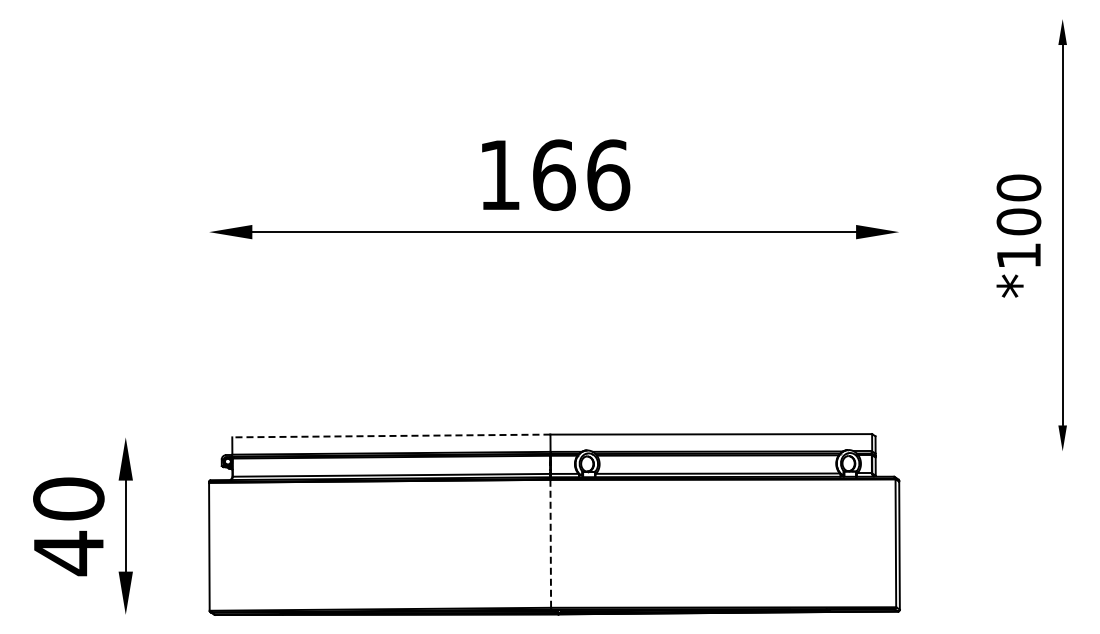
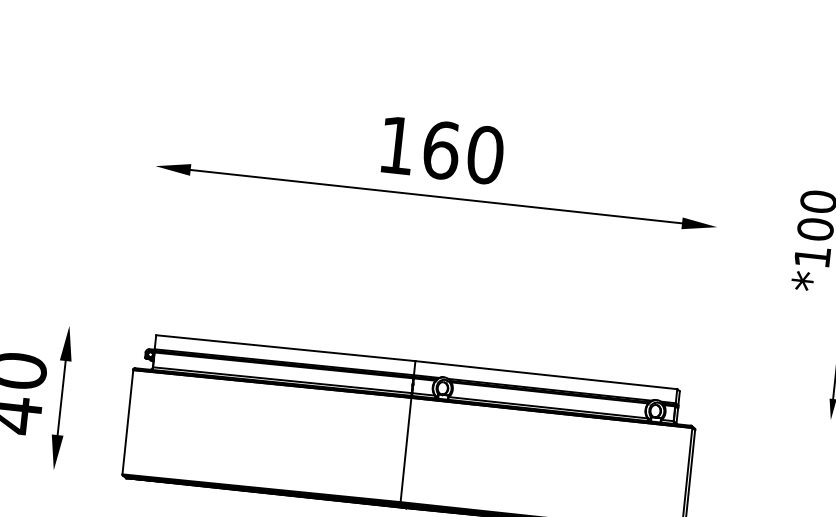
text: (608, 174) -> (485, 154), 166 -> 160
line: (390, 435) -> (285, 347), dashed -> solid
line: (550, 543) -> (405, 449), dashed -> solid

